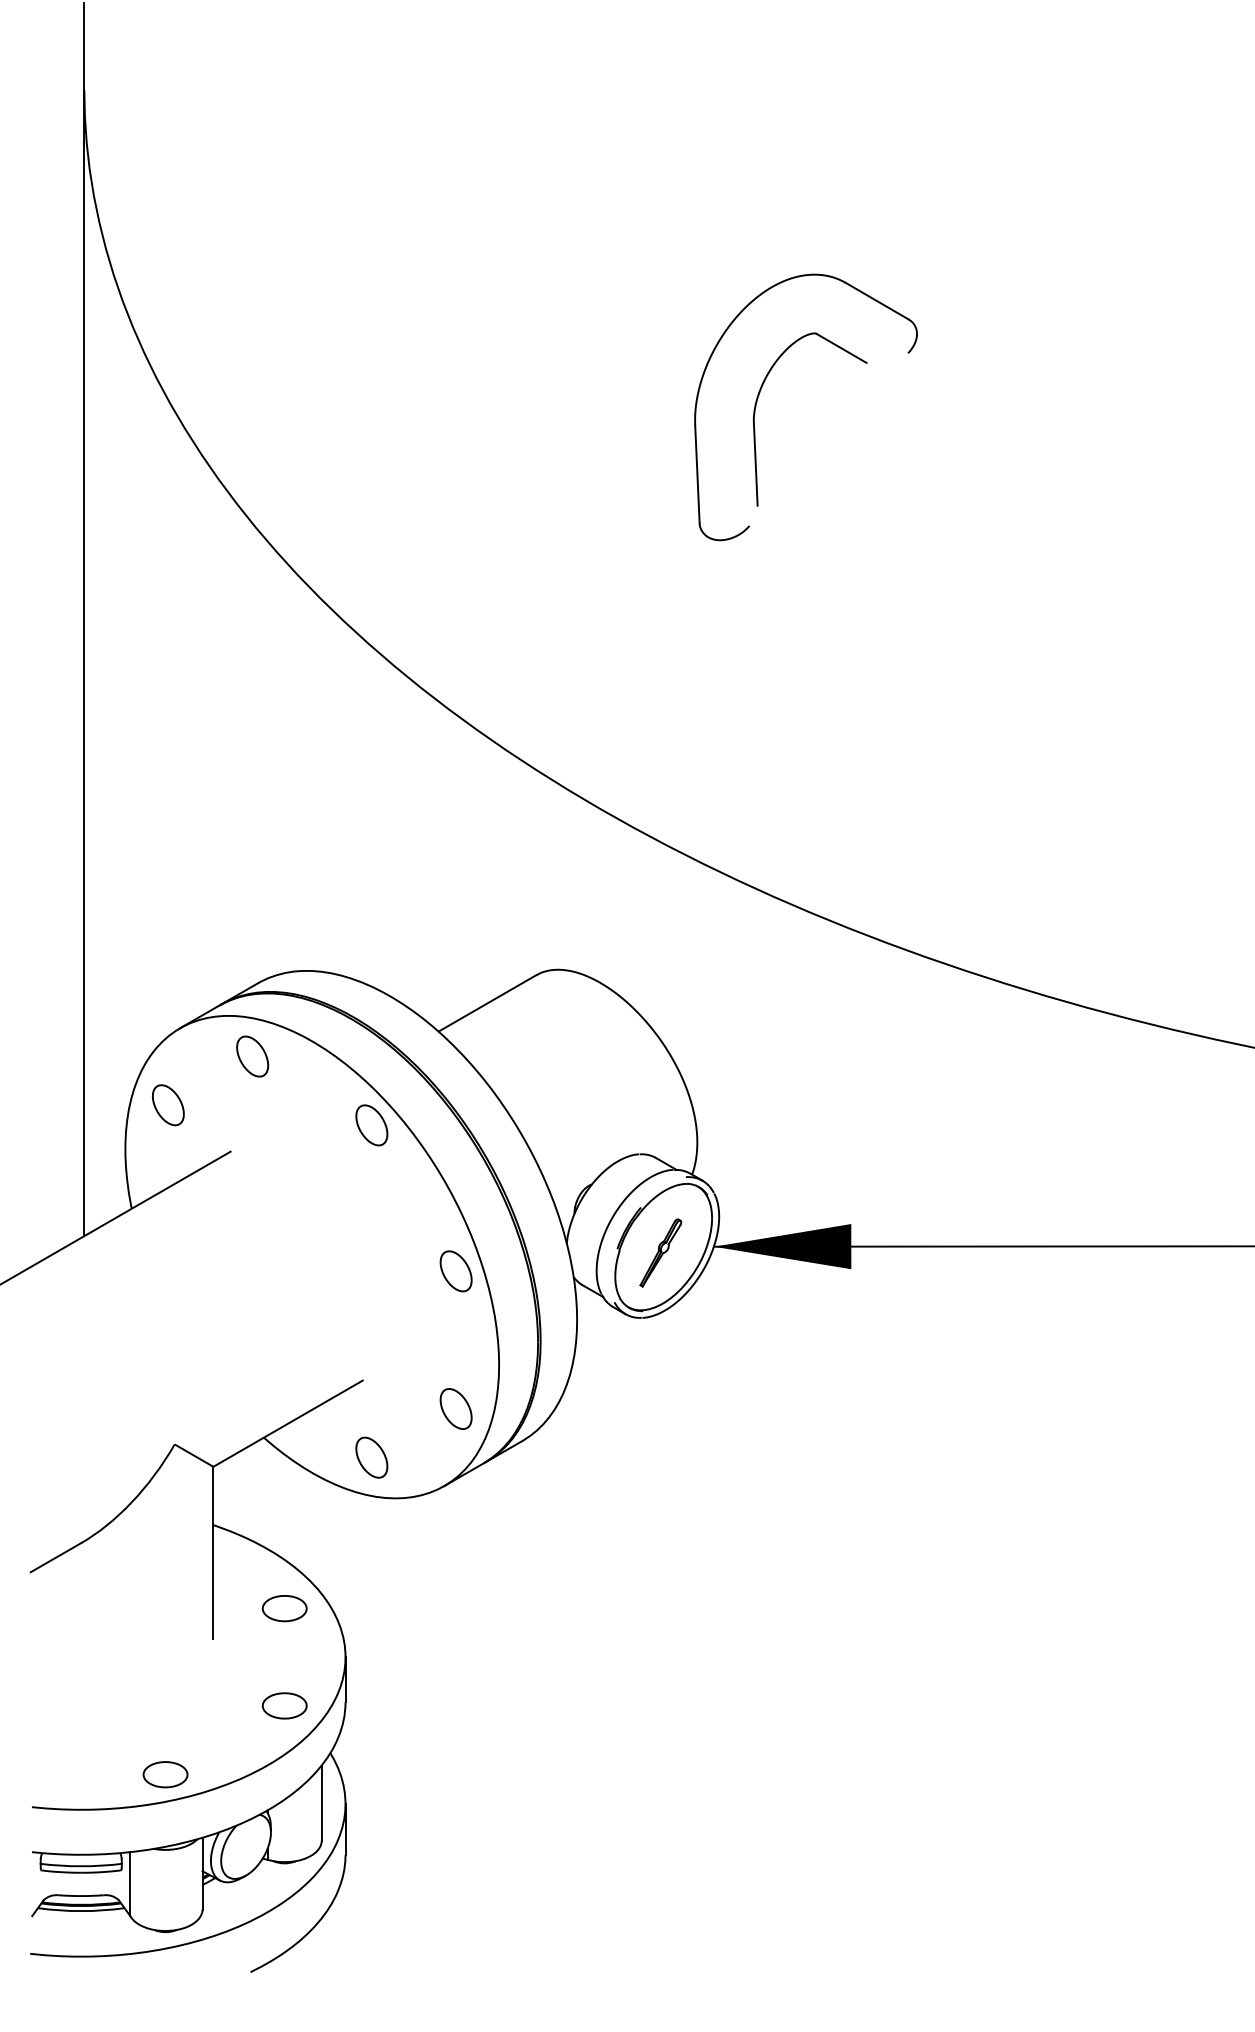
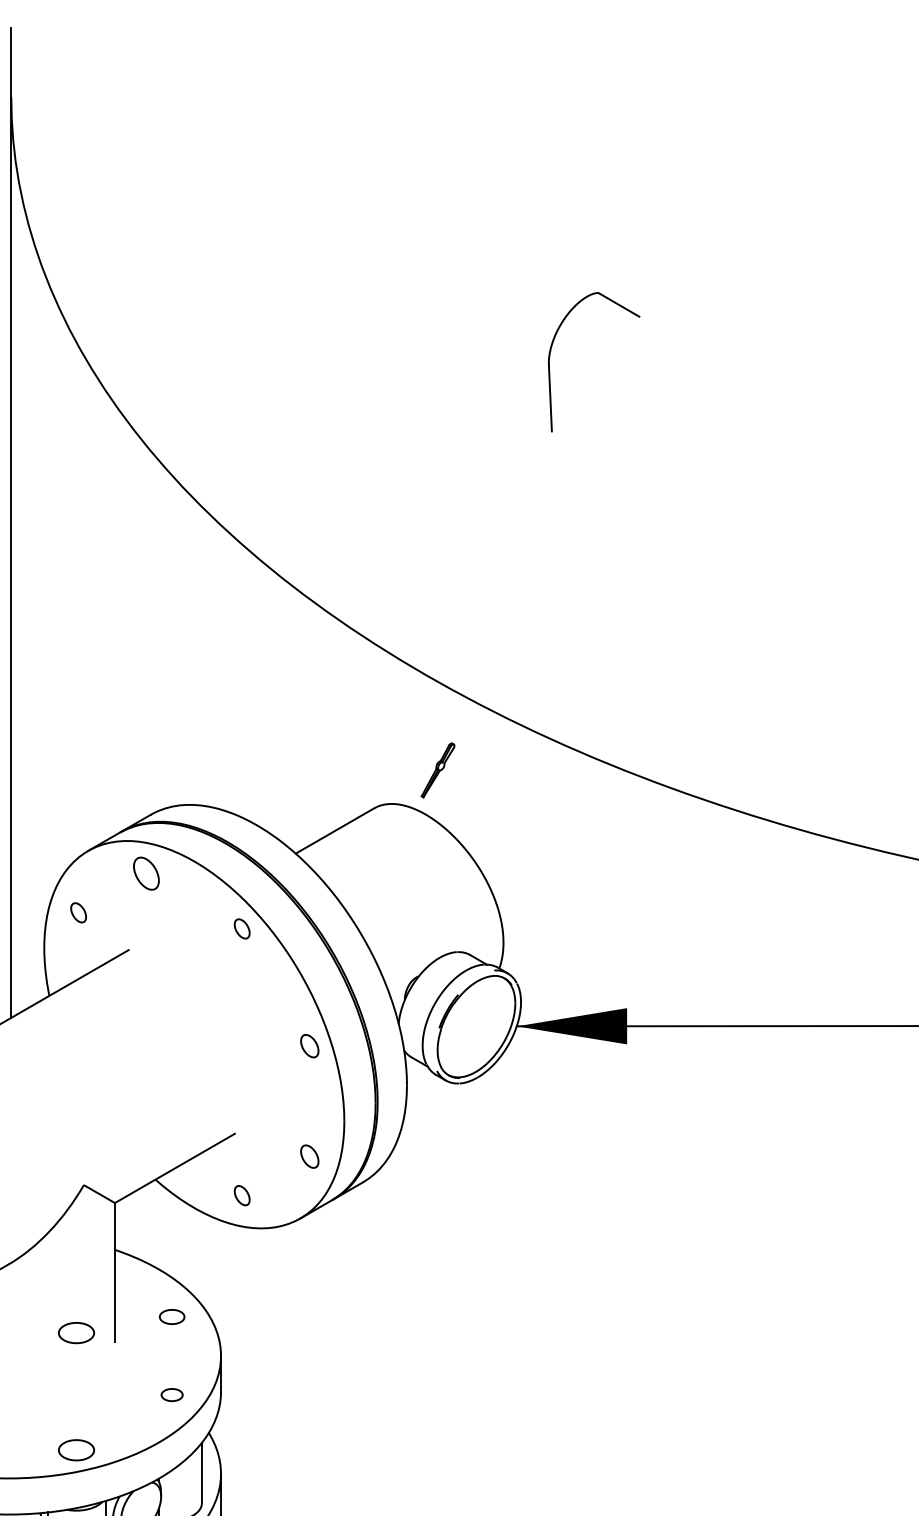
part: (705, 372) -> (510, 324), removed
part: (167, 1105) -> (78, 912), size x0.6
part: (371, 1125) -> (241, 929), size x0.6
part: (660, 1252) -> (437, 770), moved
part: (455, 1271) -> (309, 1046), size x0.7
part: (455, 1408) -> (309, 1156), size x0.7
part: (371, 1457) -> (241, 1195), size x0.6
part: (284, 1608) -> (172, 1316), size x0.7
part: (165, 1628) -> (76, 1332), added
part: (284, 1705) -> (172, 1394), size x0.6

